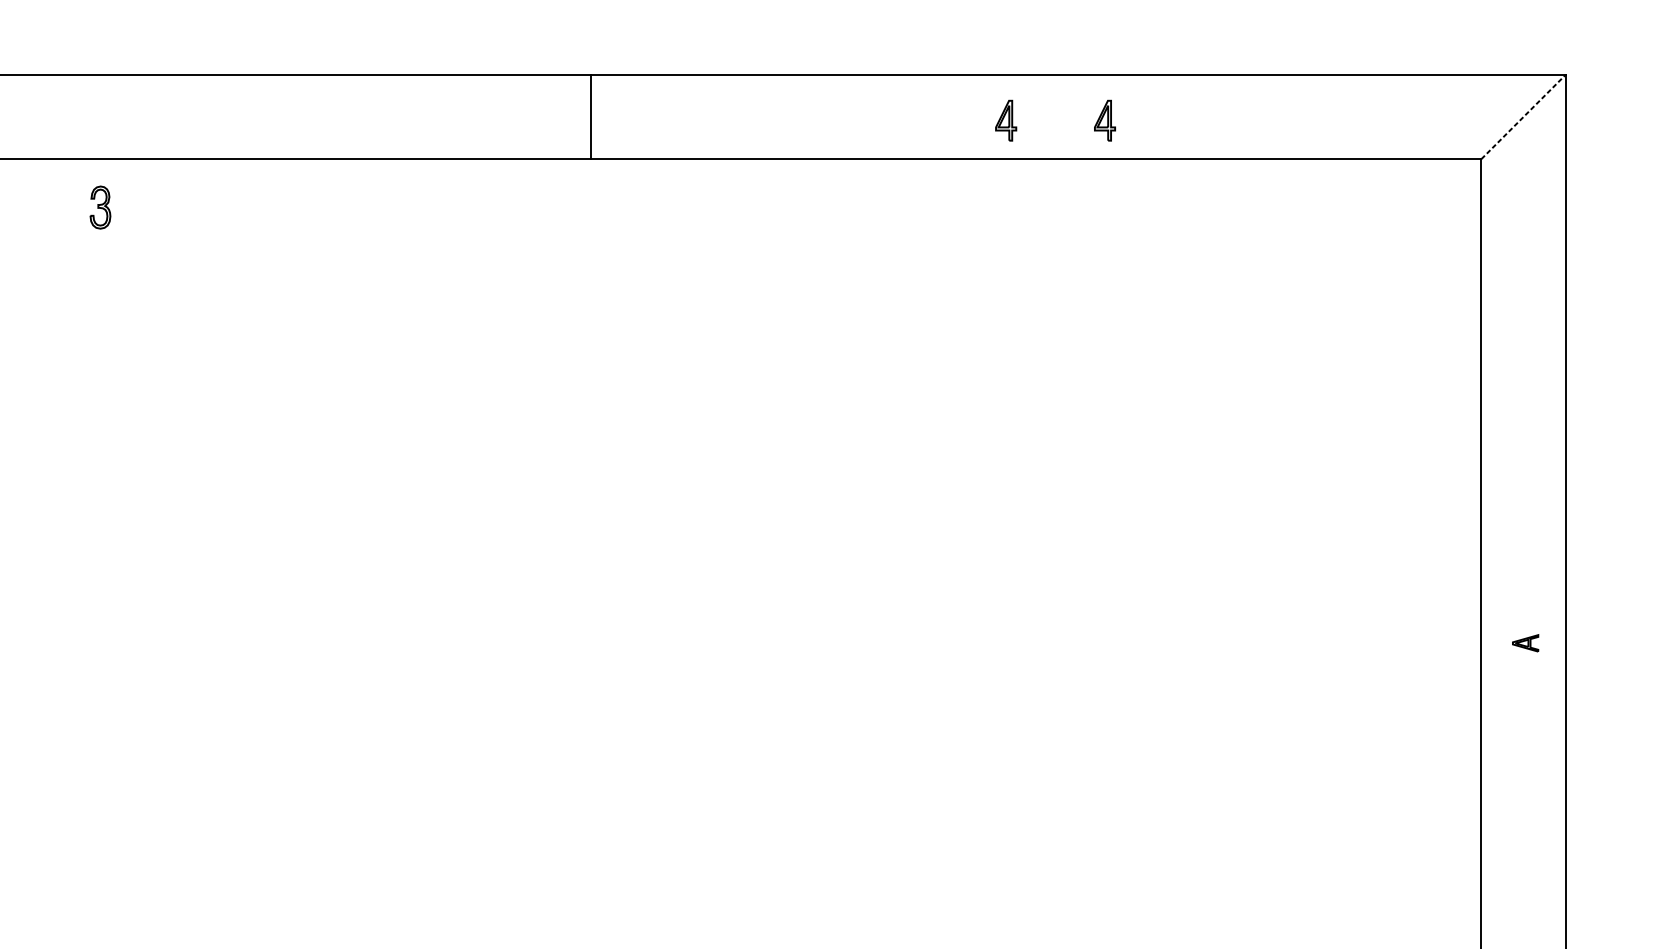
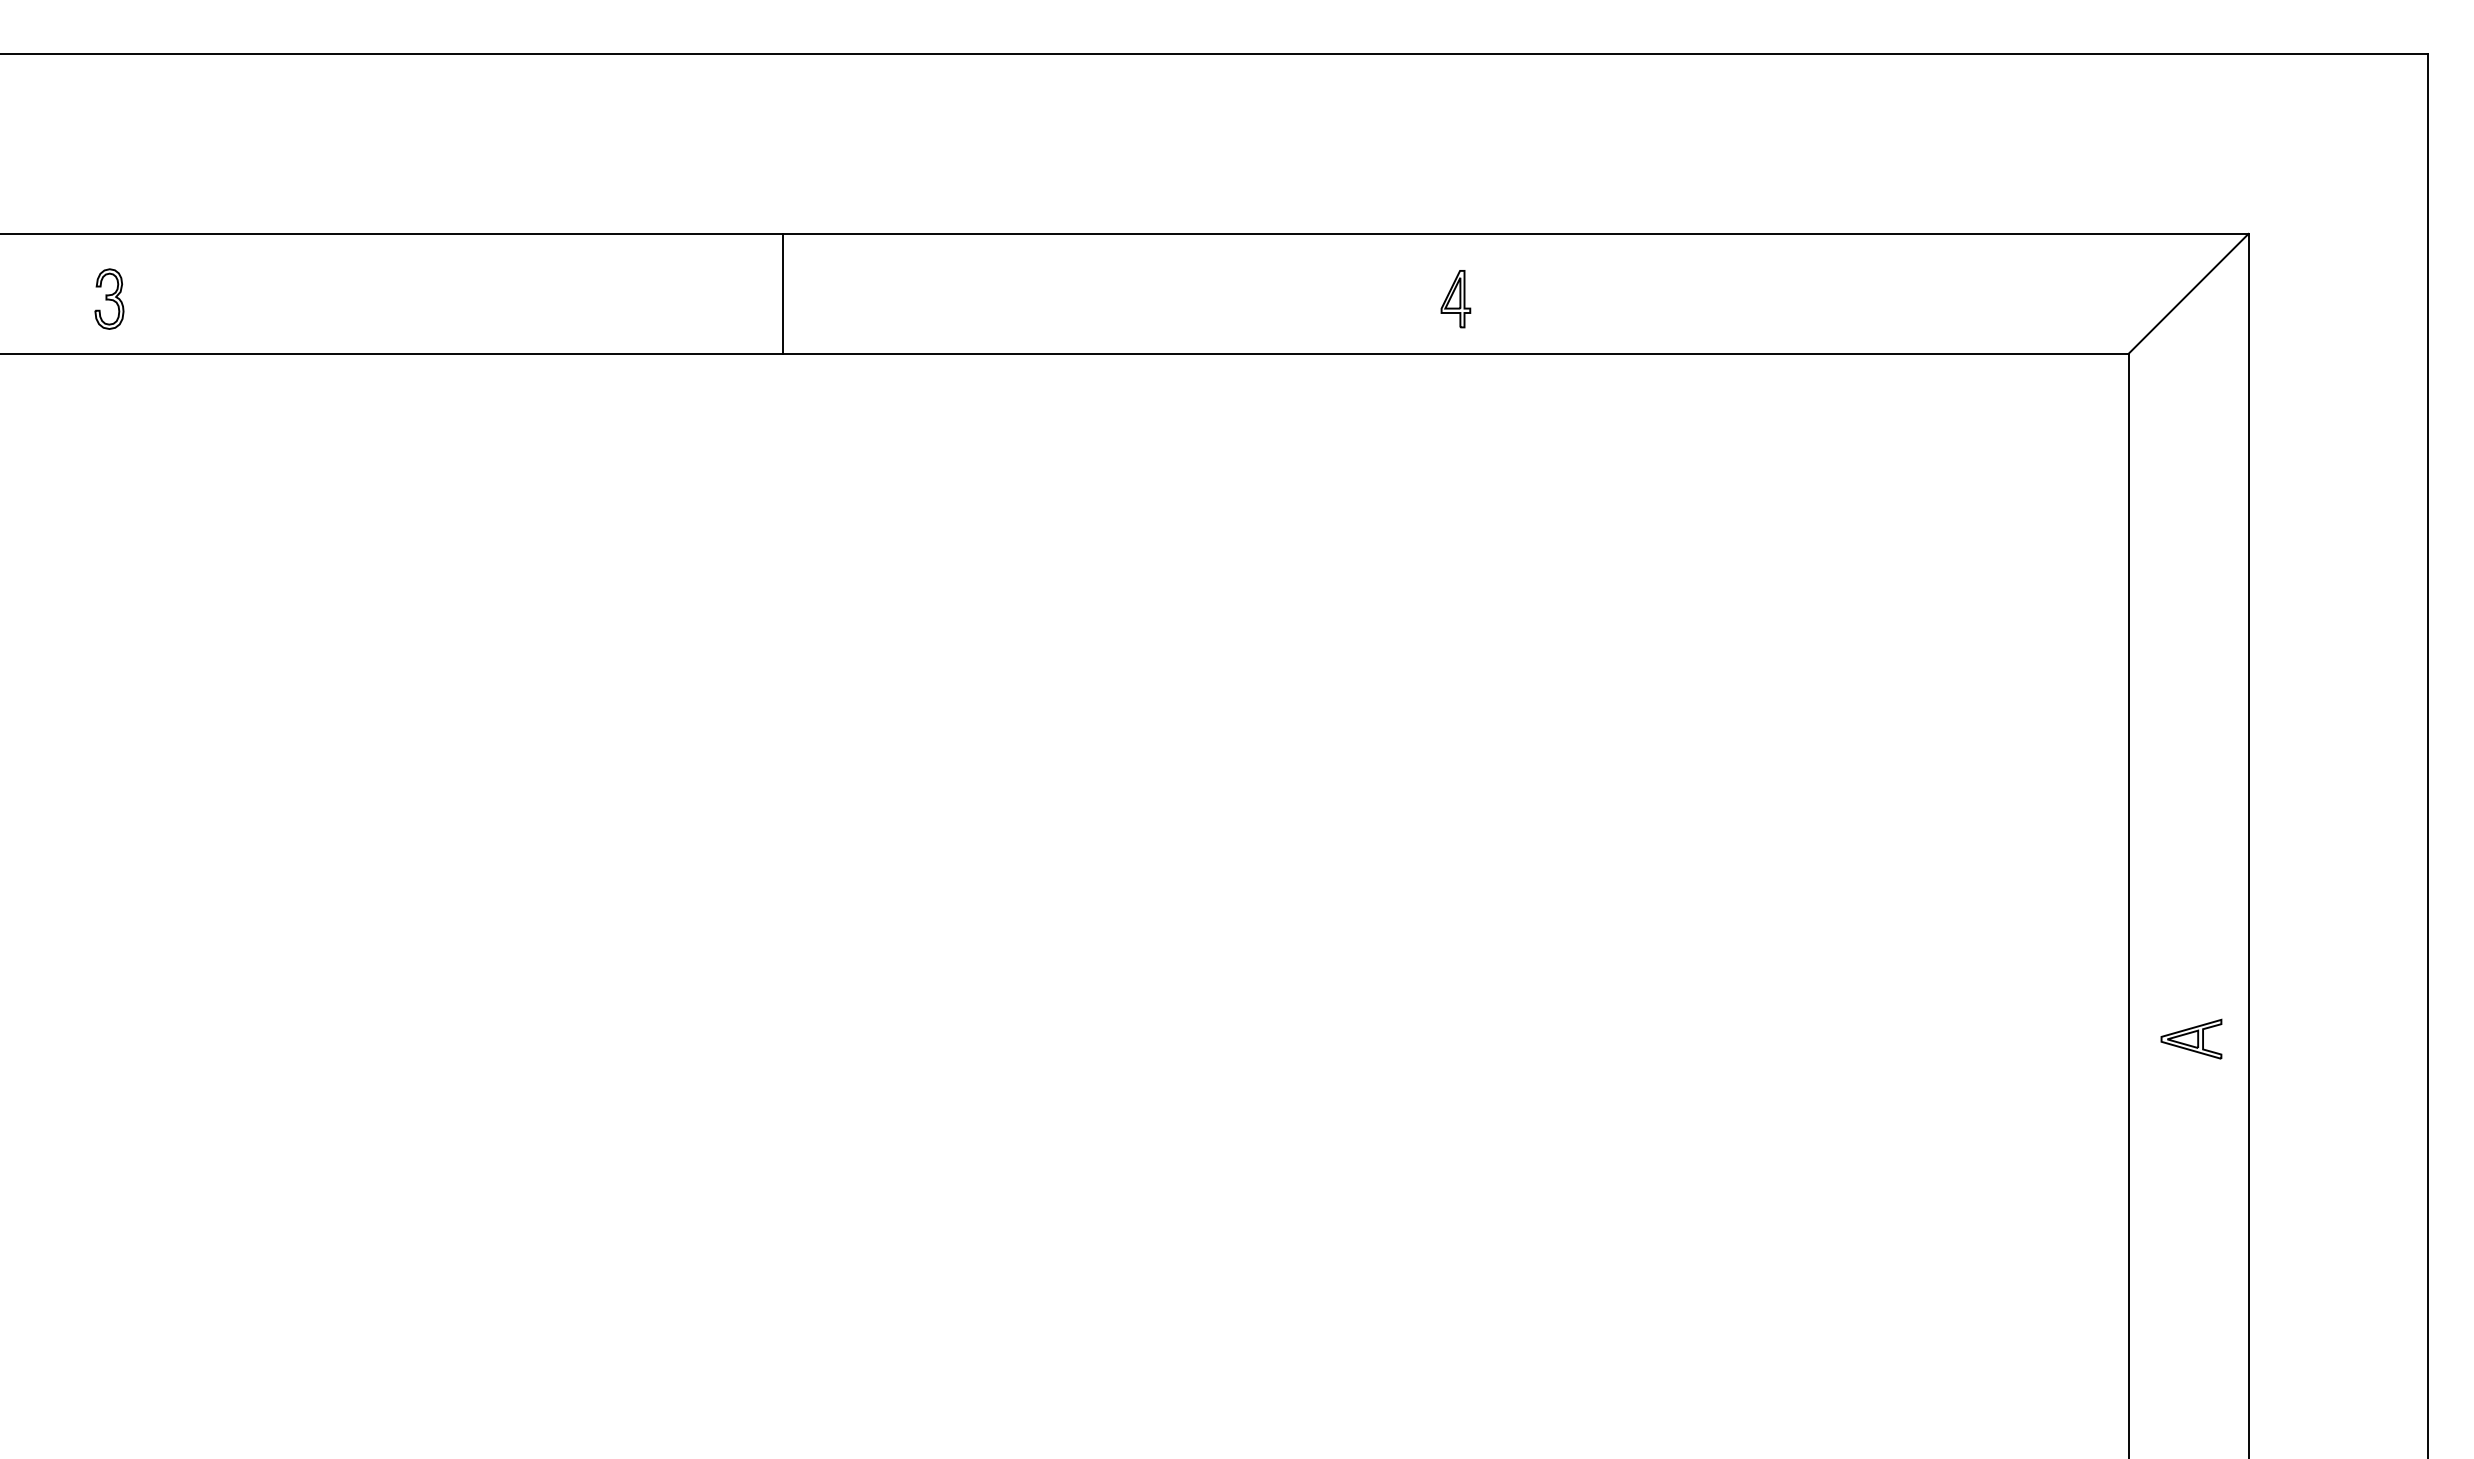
line: (591, 116) -> (782, 293), moved
line: (1523, 116) -> (2188, 293), dashed -> solid
part: (1104, 121) -> (1595, 299), removed
part: (100, 207) -> (109, 298), moved
part: (1525, 642) -> (2191, 1038), size x1.67

